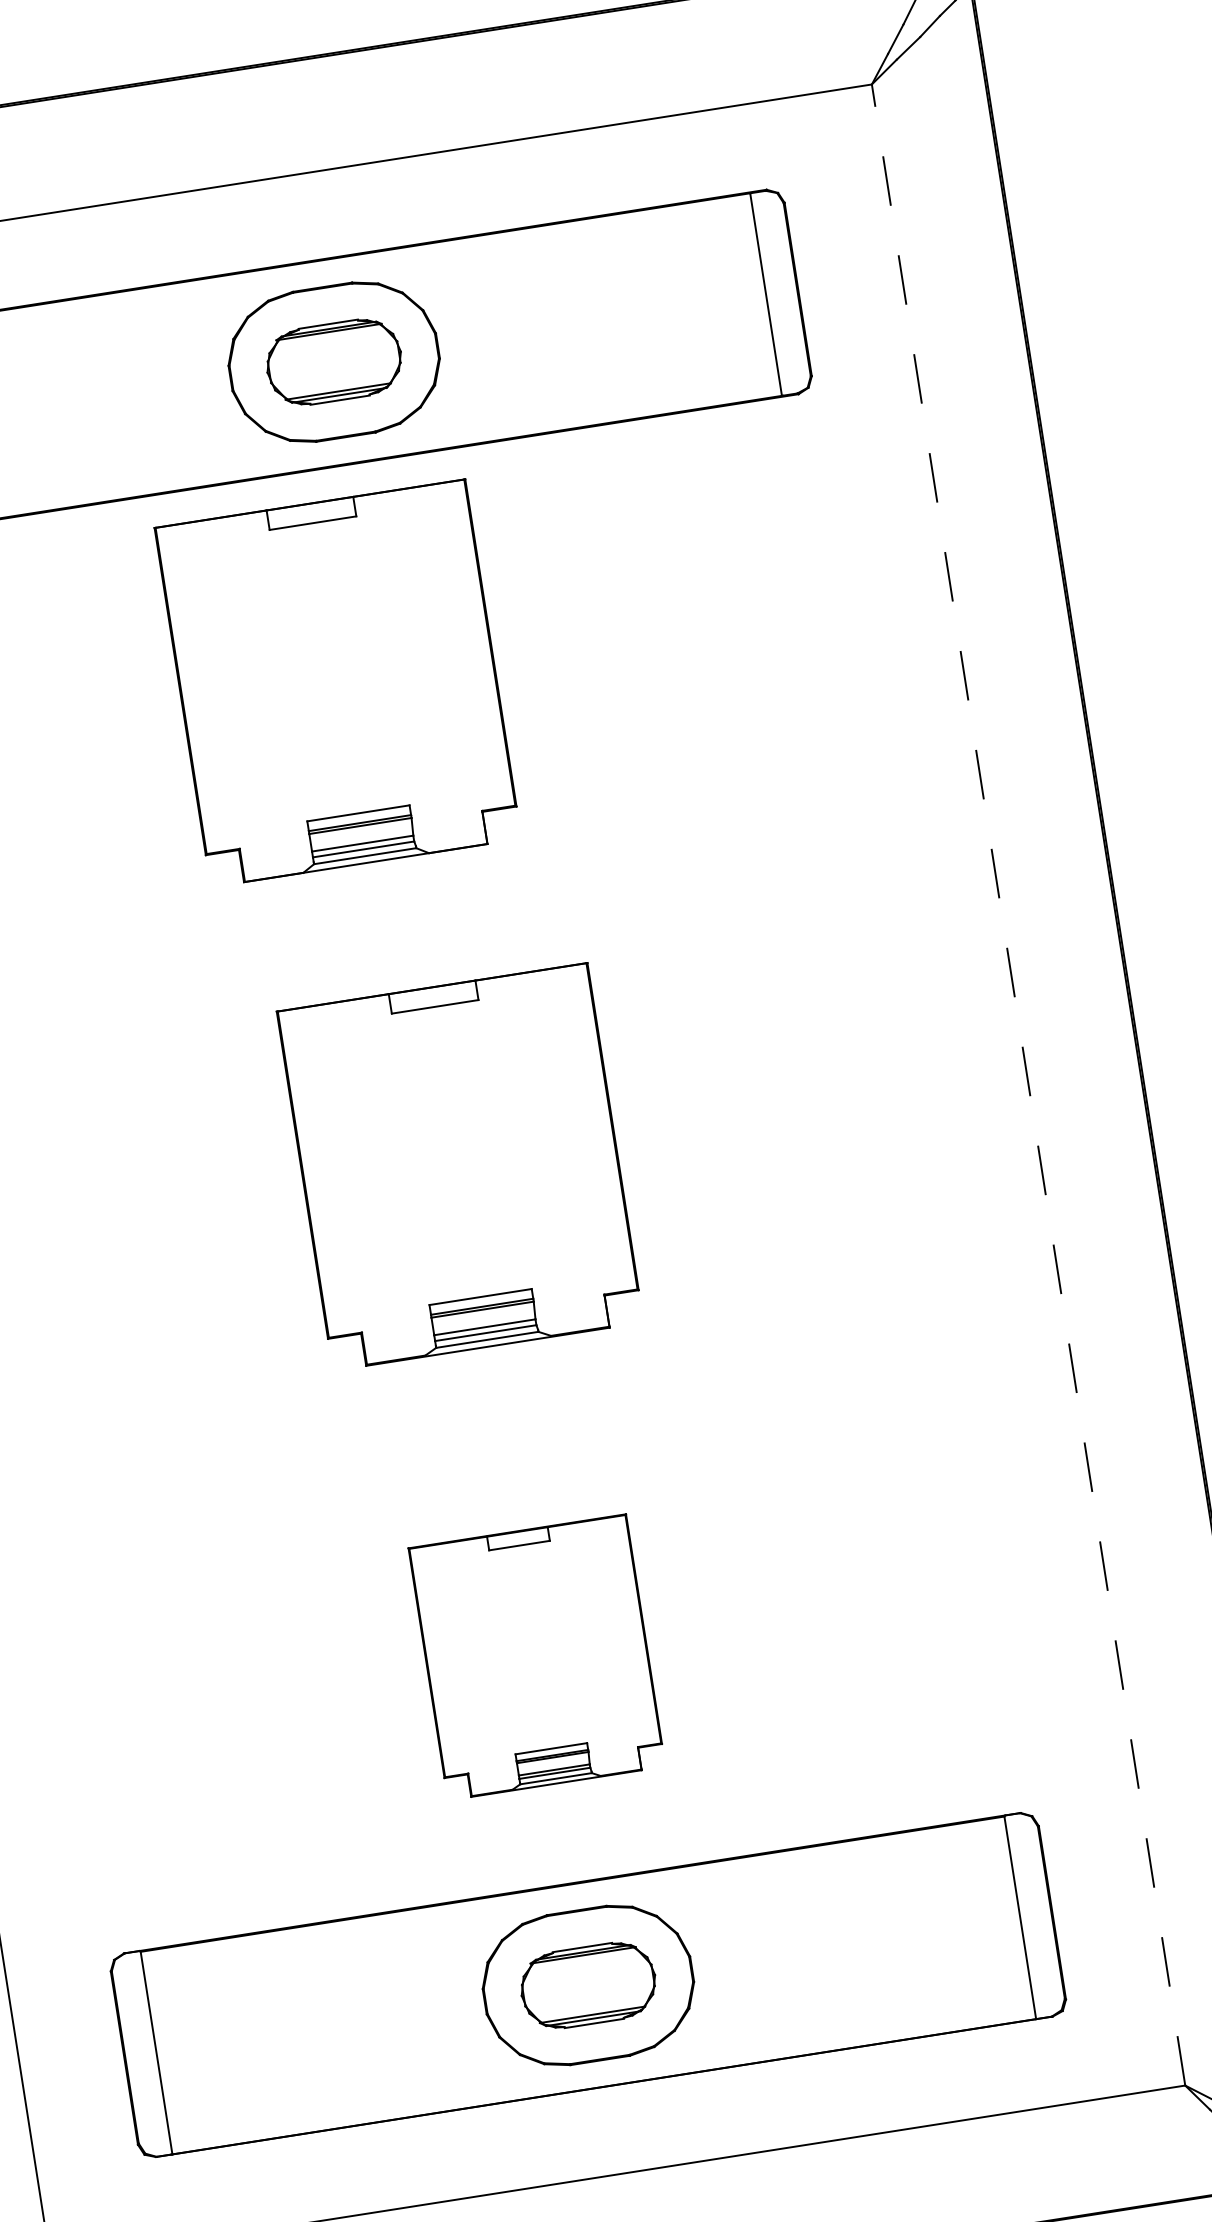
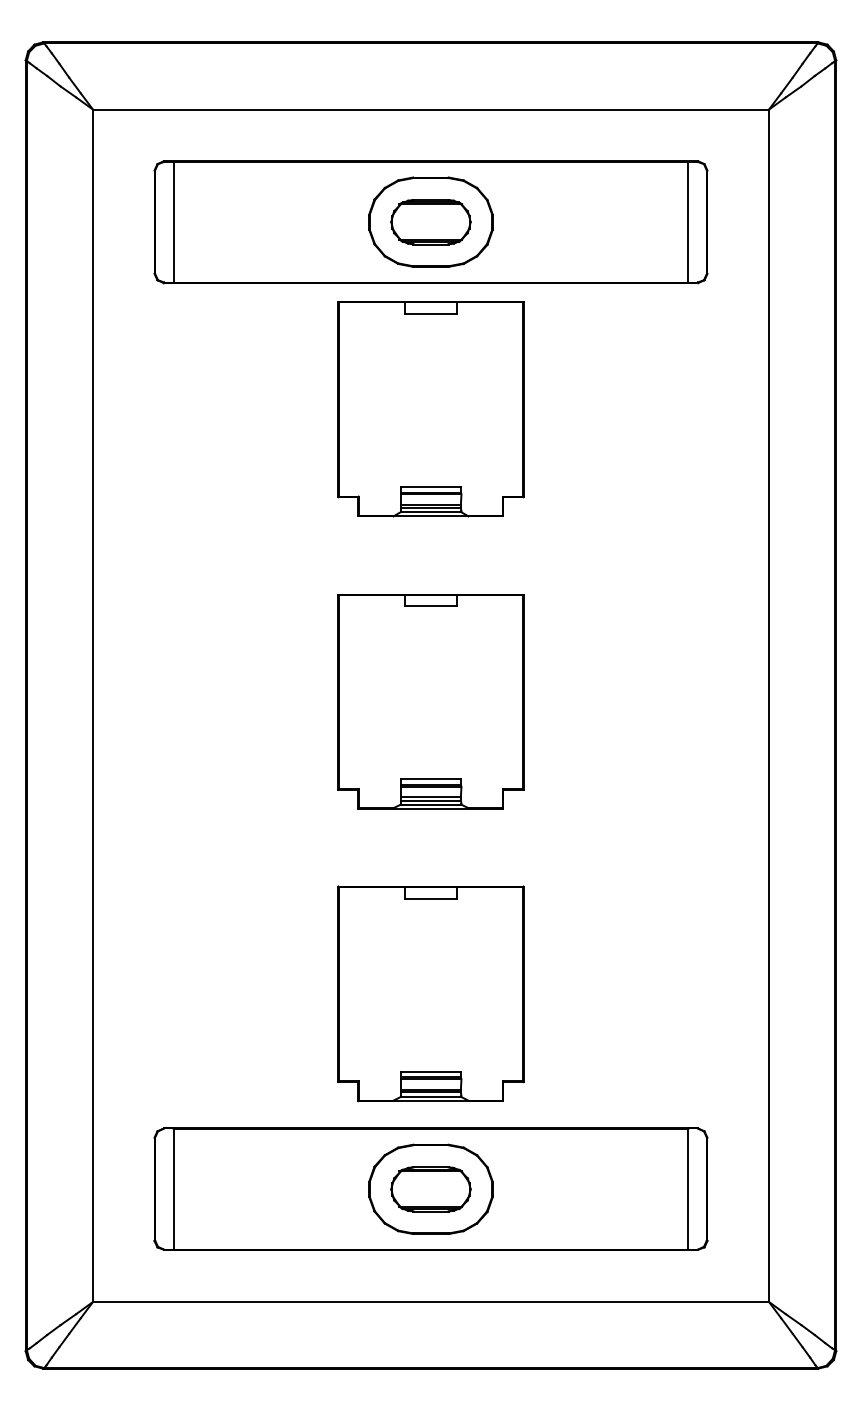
part: (337, 683) -> (430, 409), moved
line: (1027, 1084) -> (768, 705), dashed -> solid
part: (536, 1656) -> (430, 993), size x1.43

